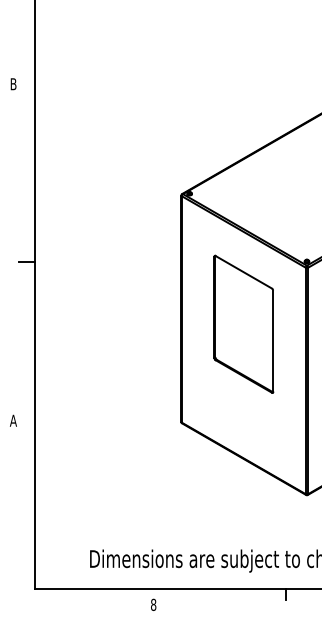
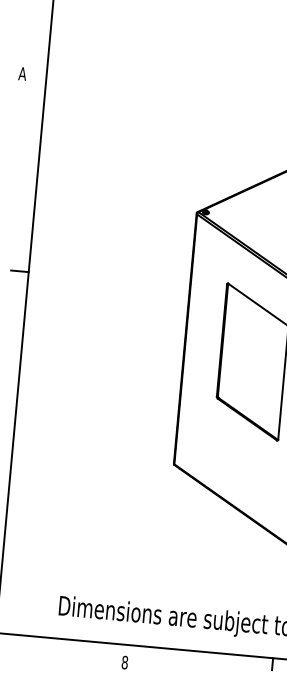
text: (13, 84) -> (22, 74), B -> A

